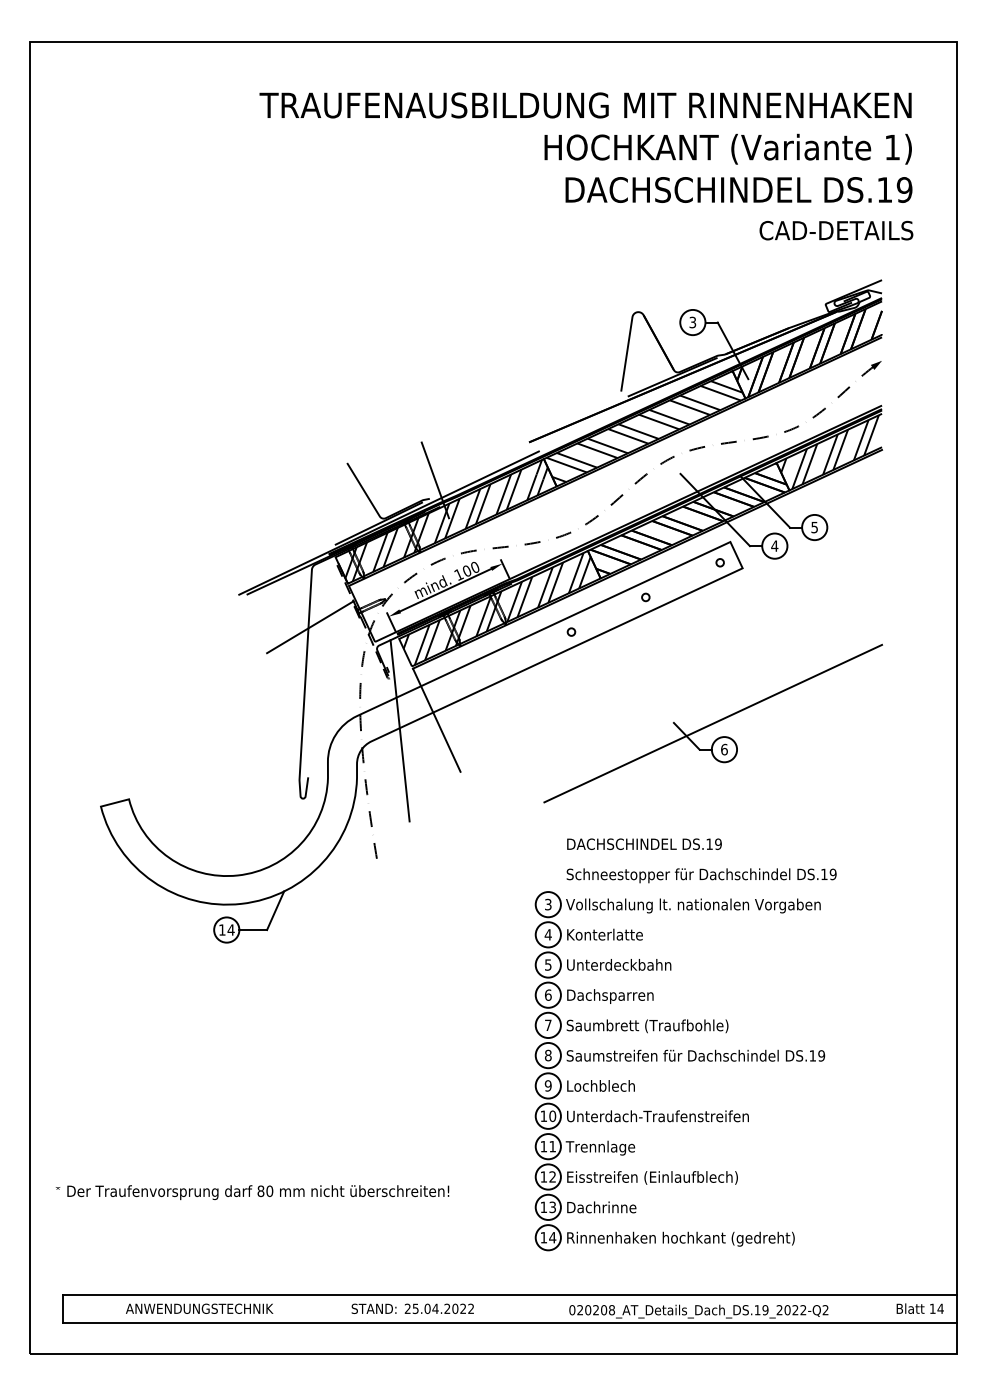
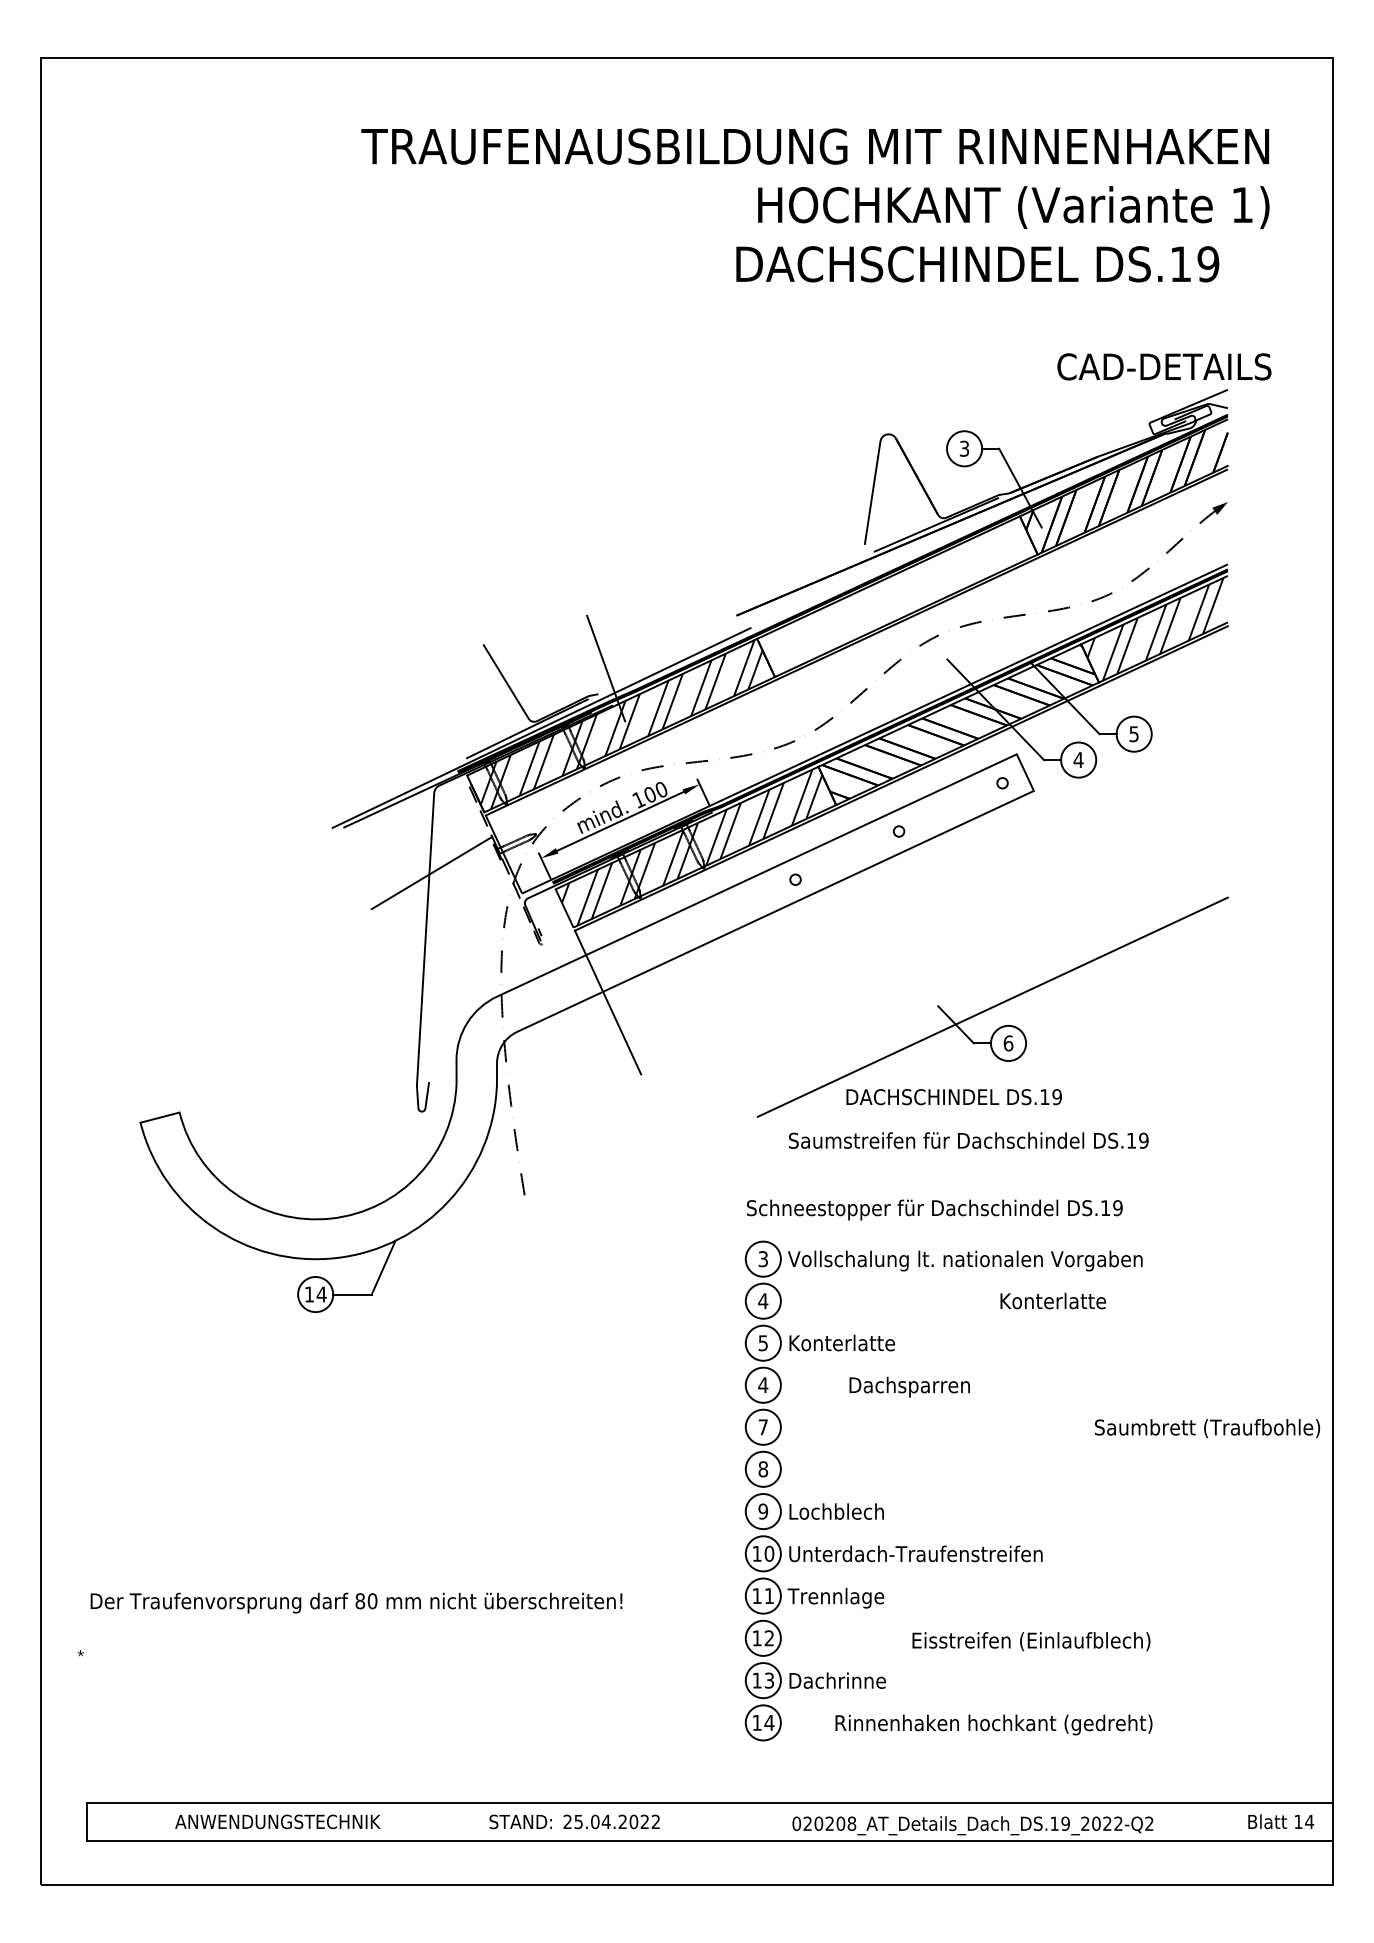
text: (738, 190) -> (977, 264), moved
text: (836, 230) -> (1164, 366), moved
hatch: (644, 426) -> (897, 593), removed
line: (399, 731) -> (556, 1017), removed
text: (643, 844) -> (953, 1097), moved
text: (701, 875) -> (934, 1209), moved
text: (605, 934) -> (1053, 1300), moved
text: (618, 964) -> (861, 1342), Unterdeckbahn -> Konterlatte
text: (548, 995) -> (763, 1385), 6 -> 4
text: (610, 996) -> (909, 1386), moved
text: (647, 1026) -> (1207, 1428), moved
text: (695, 1055) -> (968, 1140), moved
text: (652, 1177) -> (1031, 1641), moved
text: (258, 1192) -> (356, 1602), moved
text: (680, 1238) -> (993, 1724), moved

